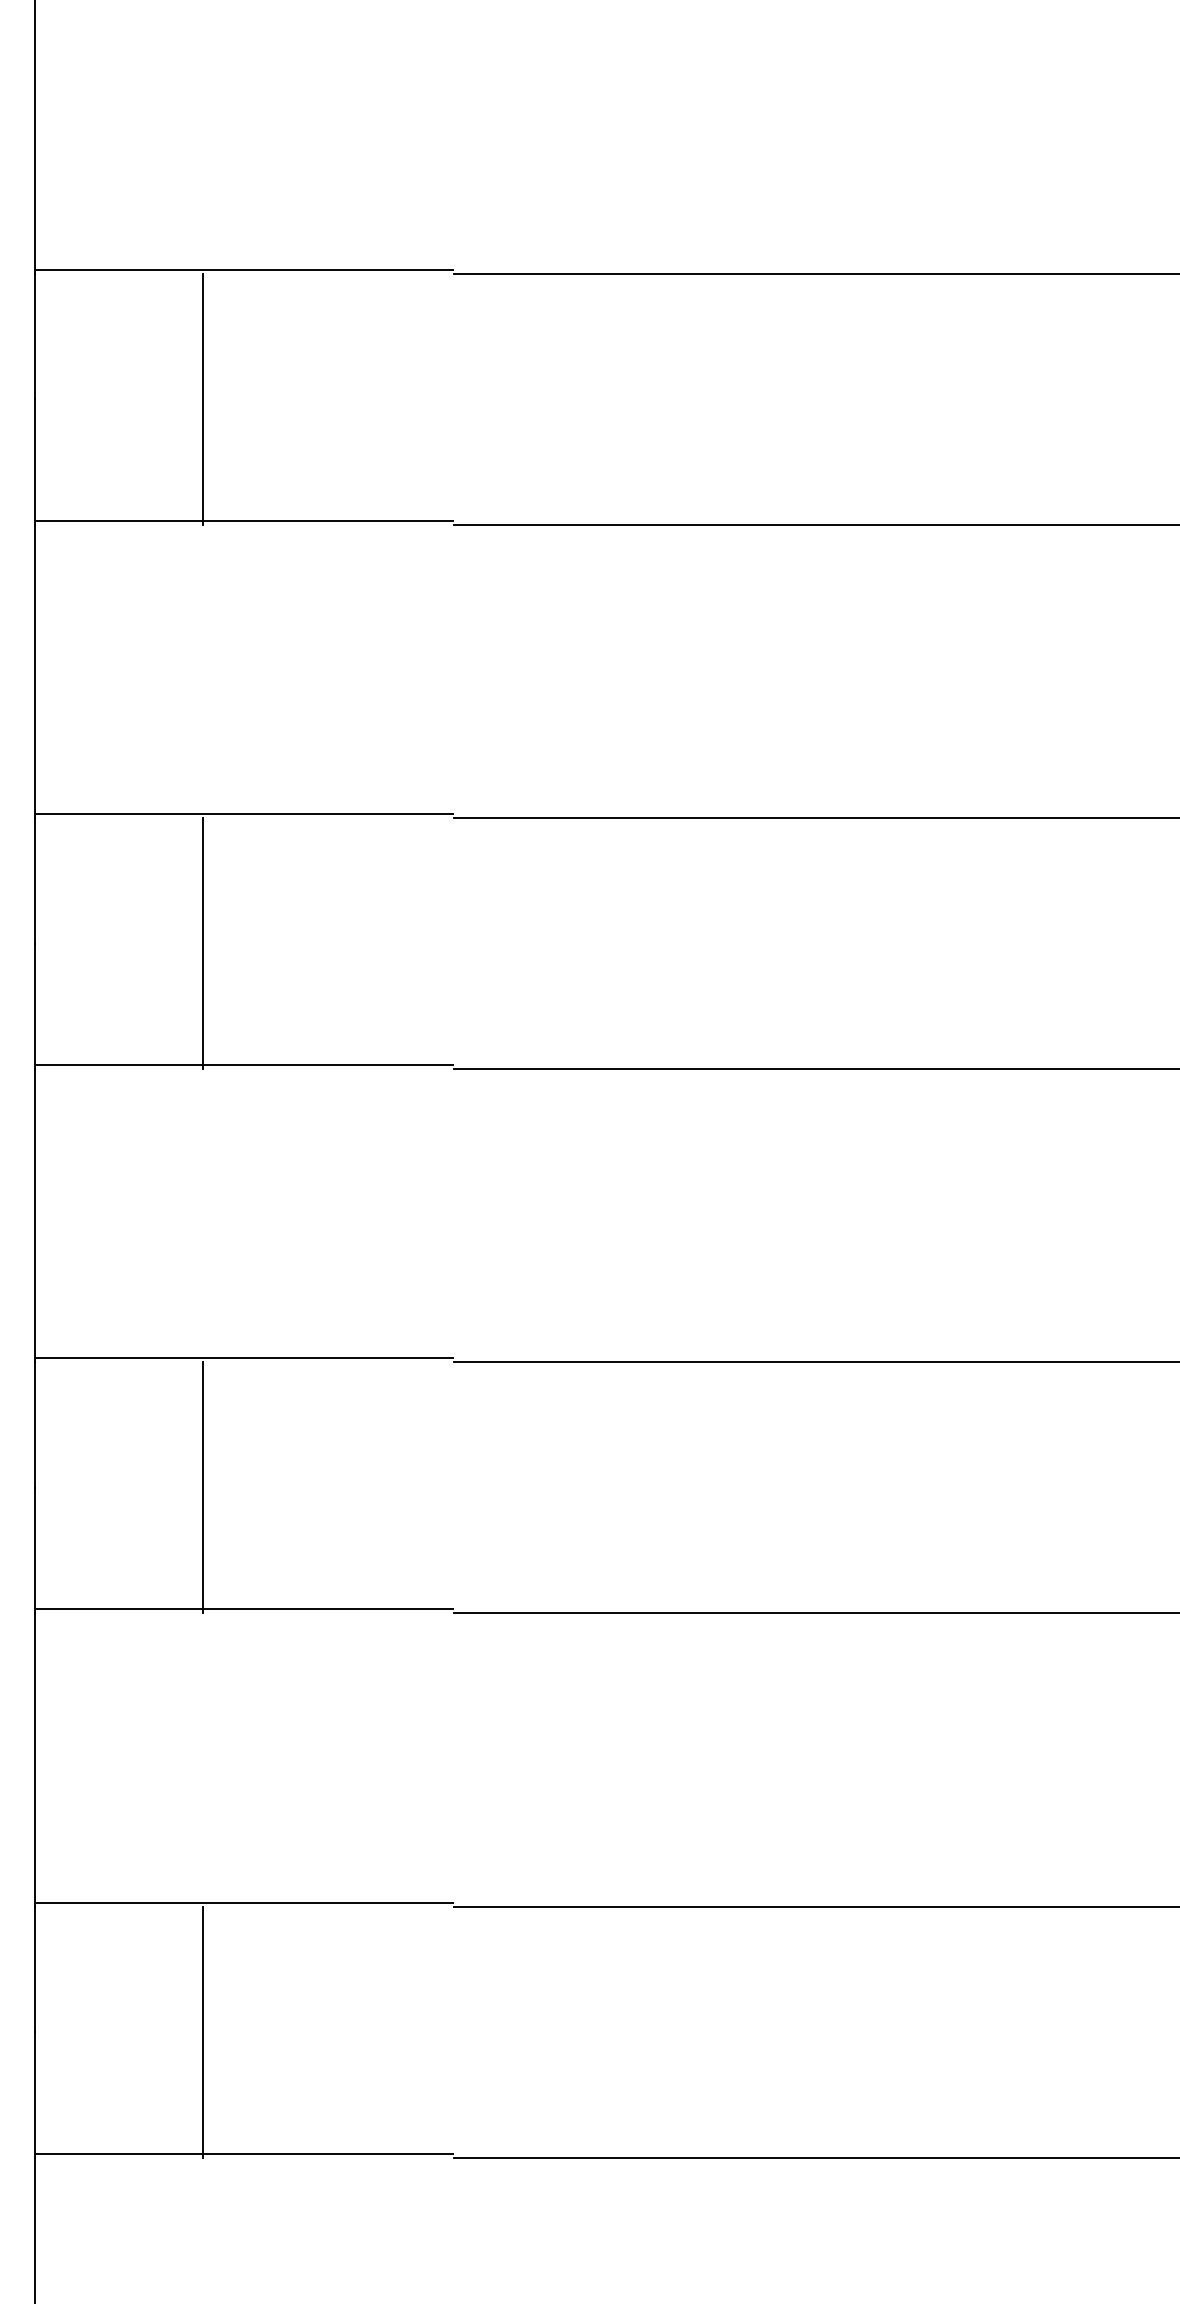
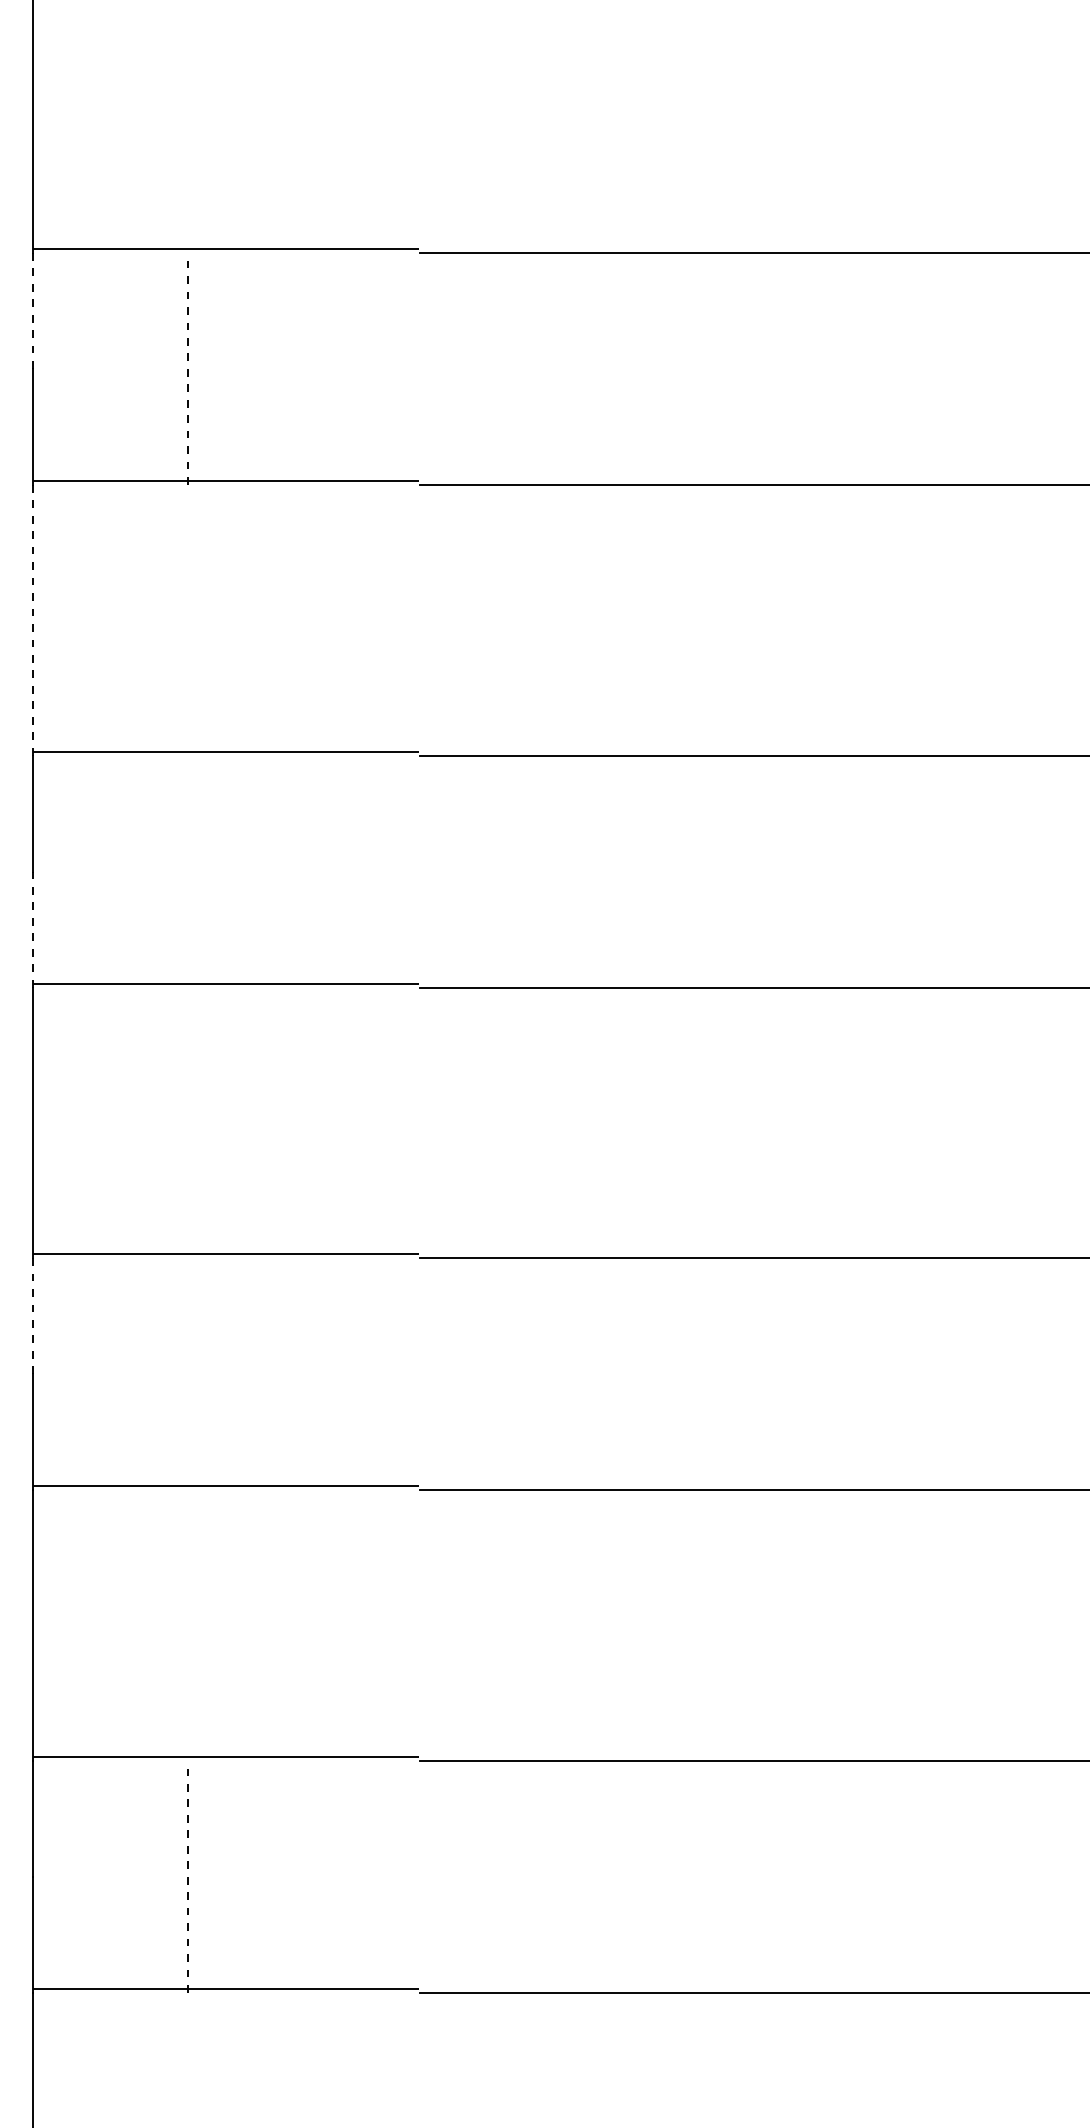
line: (35, 336) -> (32, 310), solid -> dashed
line: (202, 398) -> (187, 368), solid -> dashed
line: (35, 670) -> (32, 619), solid -> dashed
line: (202, 943) -> (187, 871), removed
line: (35, 1006) -> (32, 929), solid -> dashed
line: (35, 1425) -> (32, 1316), solid -> dashed
line: (202, 1488) -> (187, 1374), removed
line: (202, 2031) -> (187, 1876), solid -> dashed

